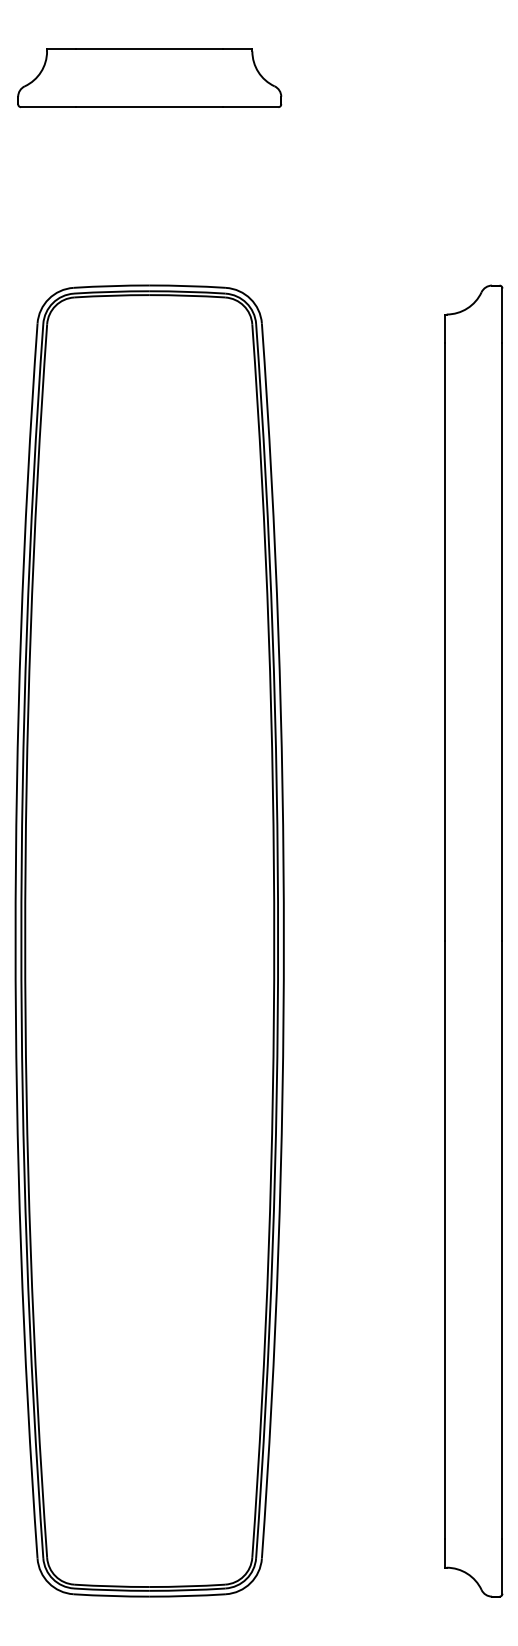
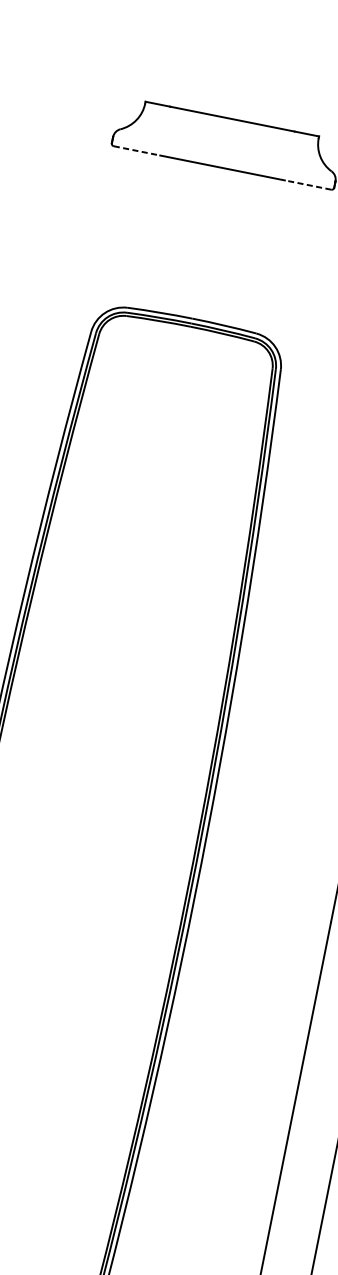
line: (49, 107) -> (137, 151), solid -> dashed
line: (250, 107) -> (307, 185), solid -> dashed

